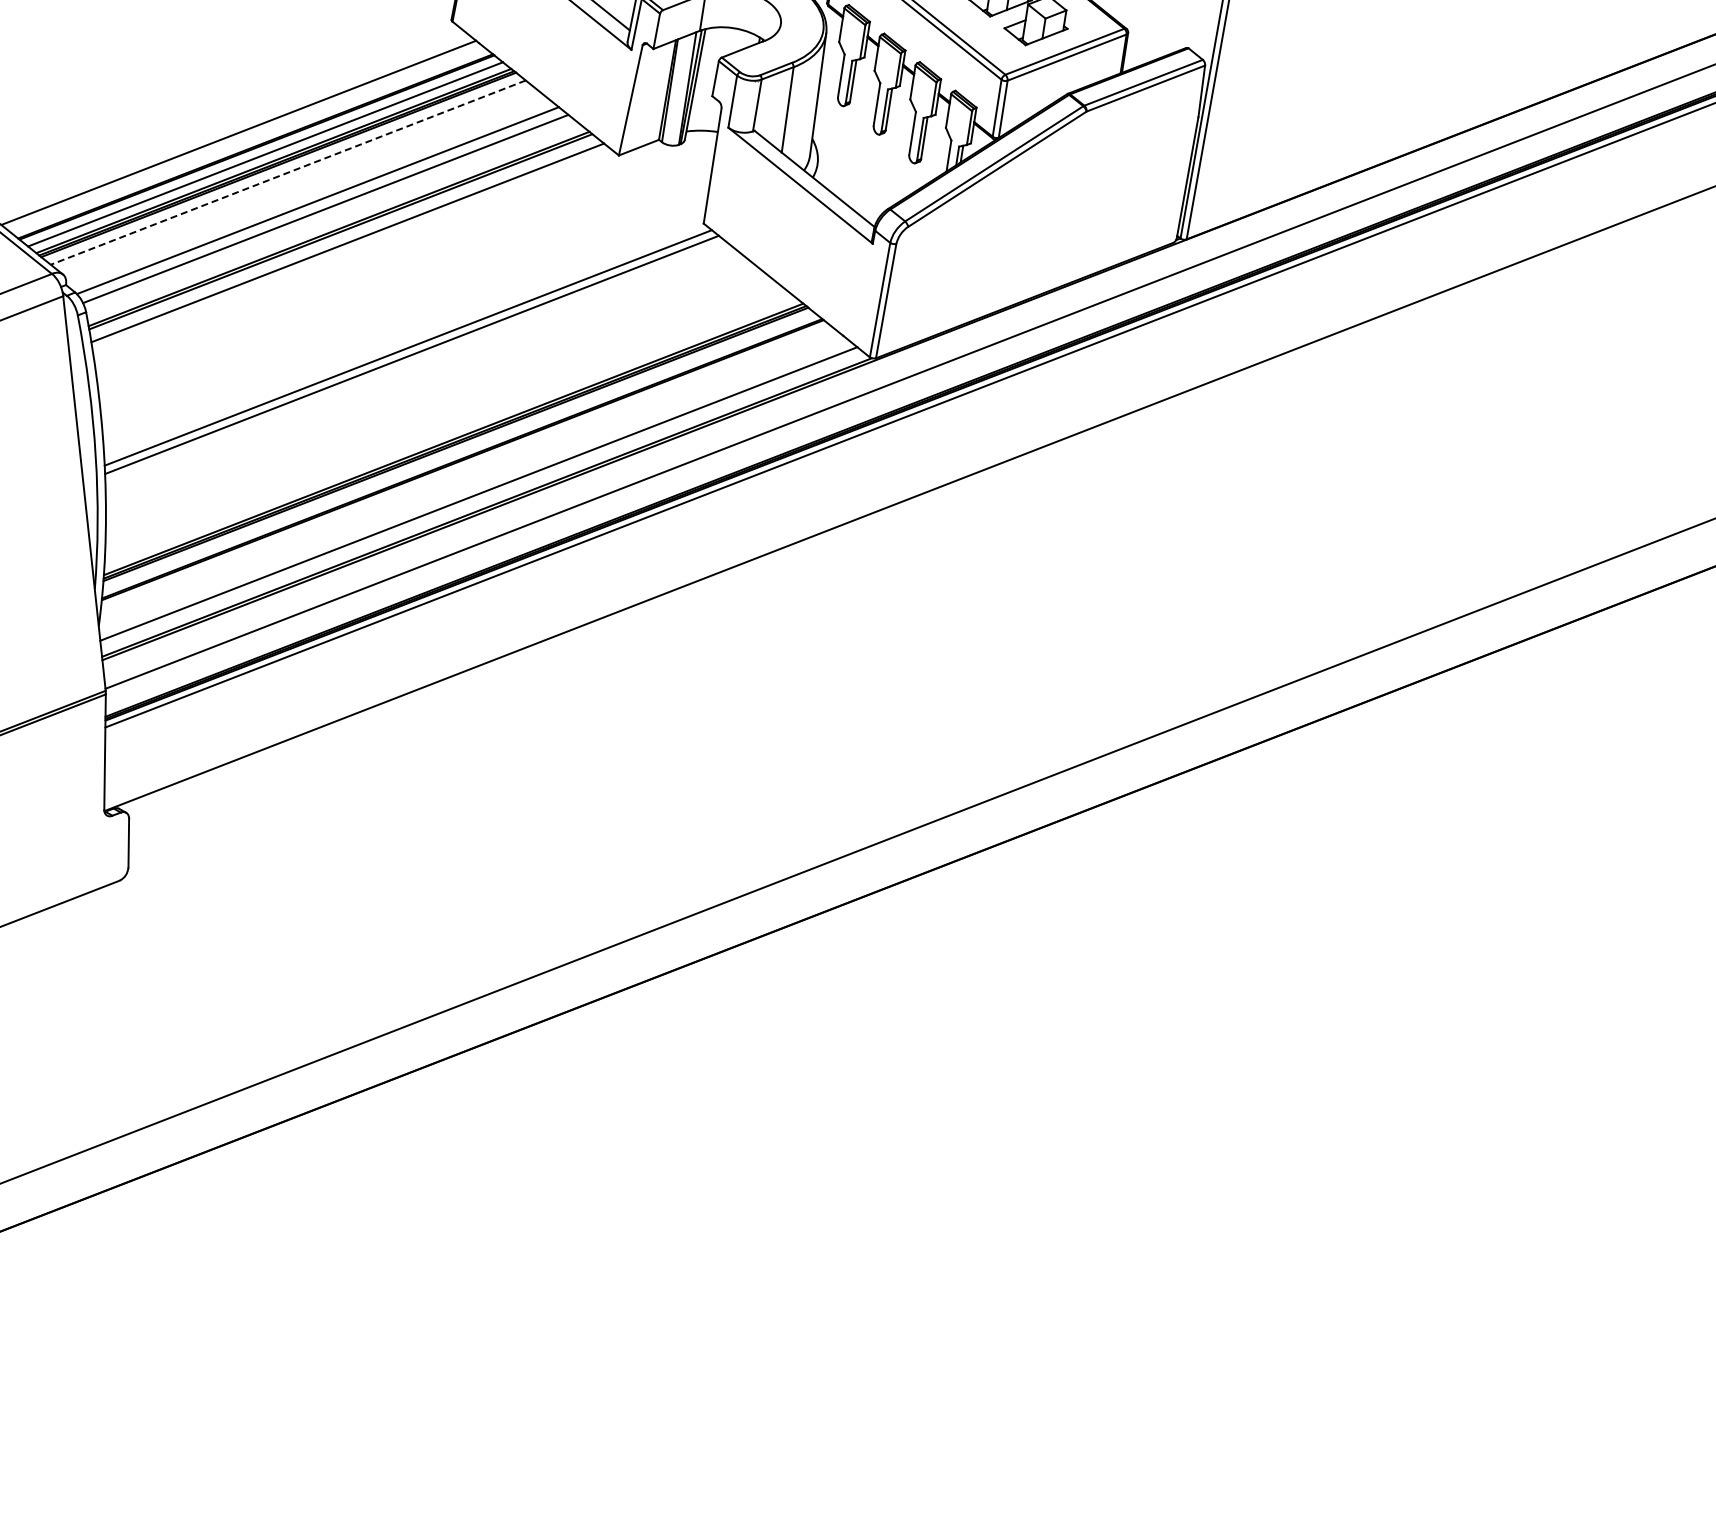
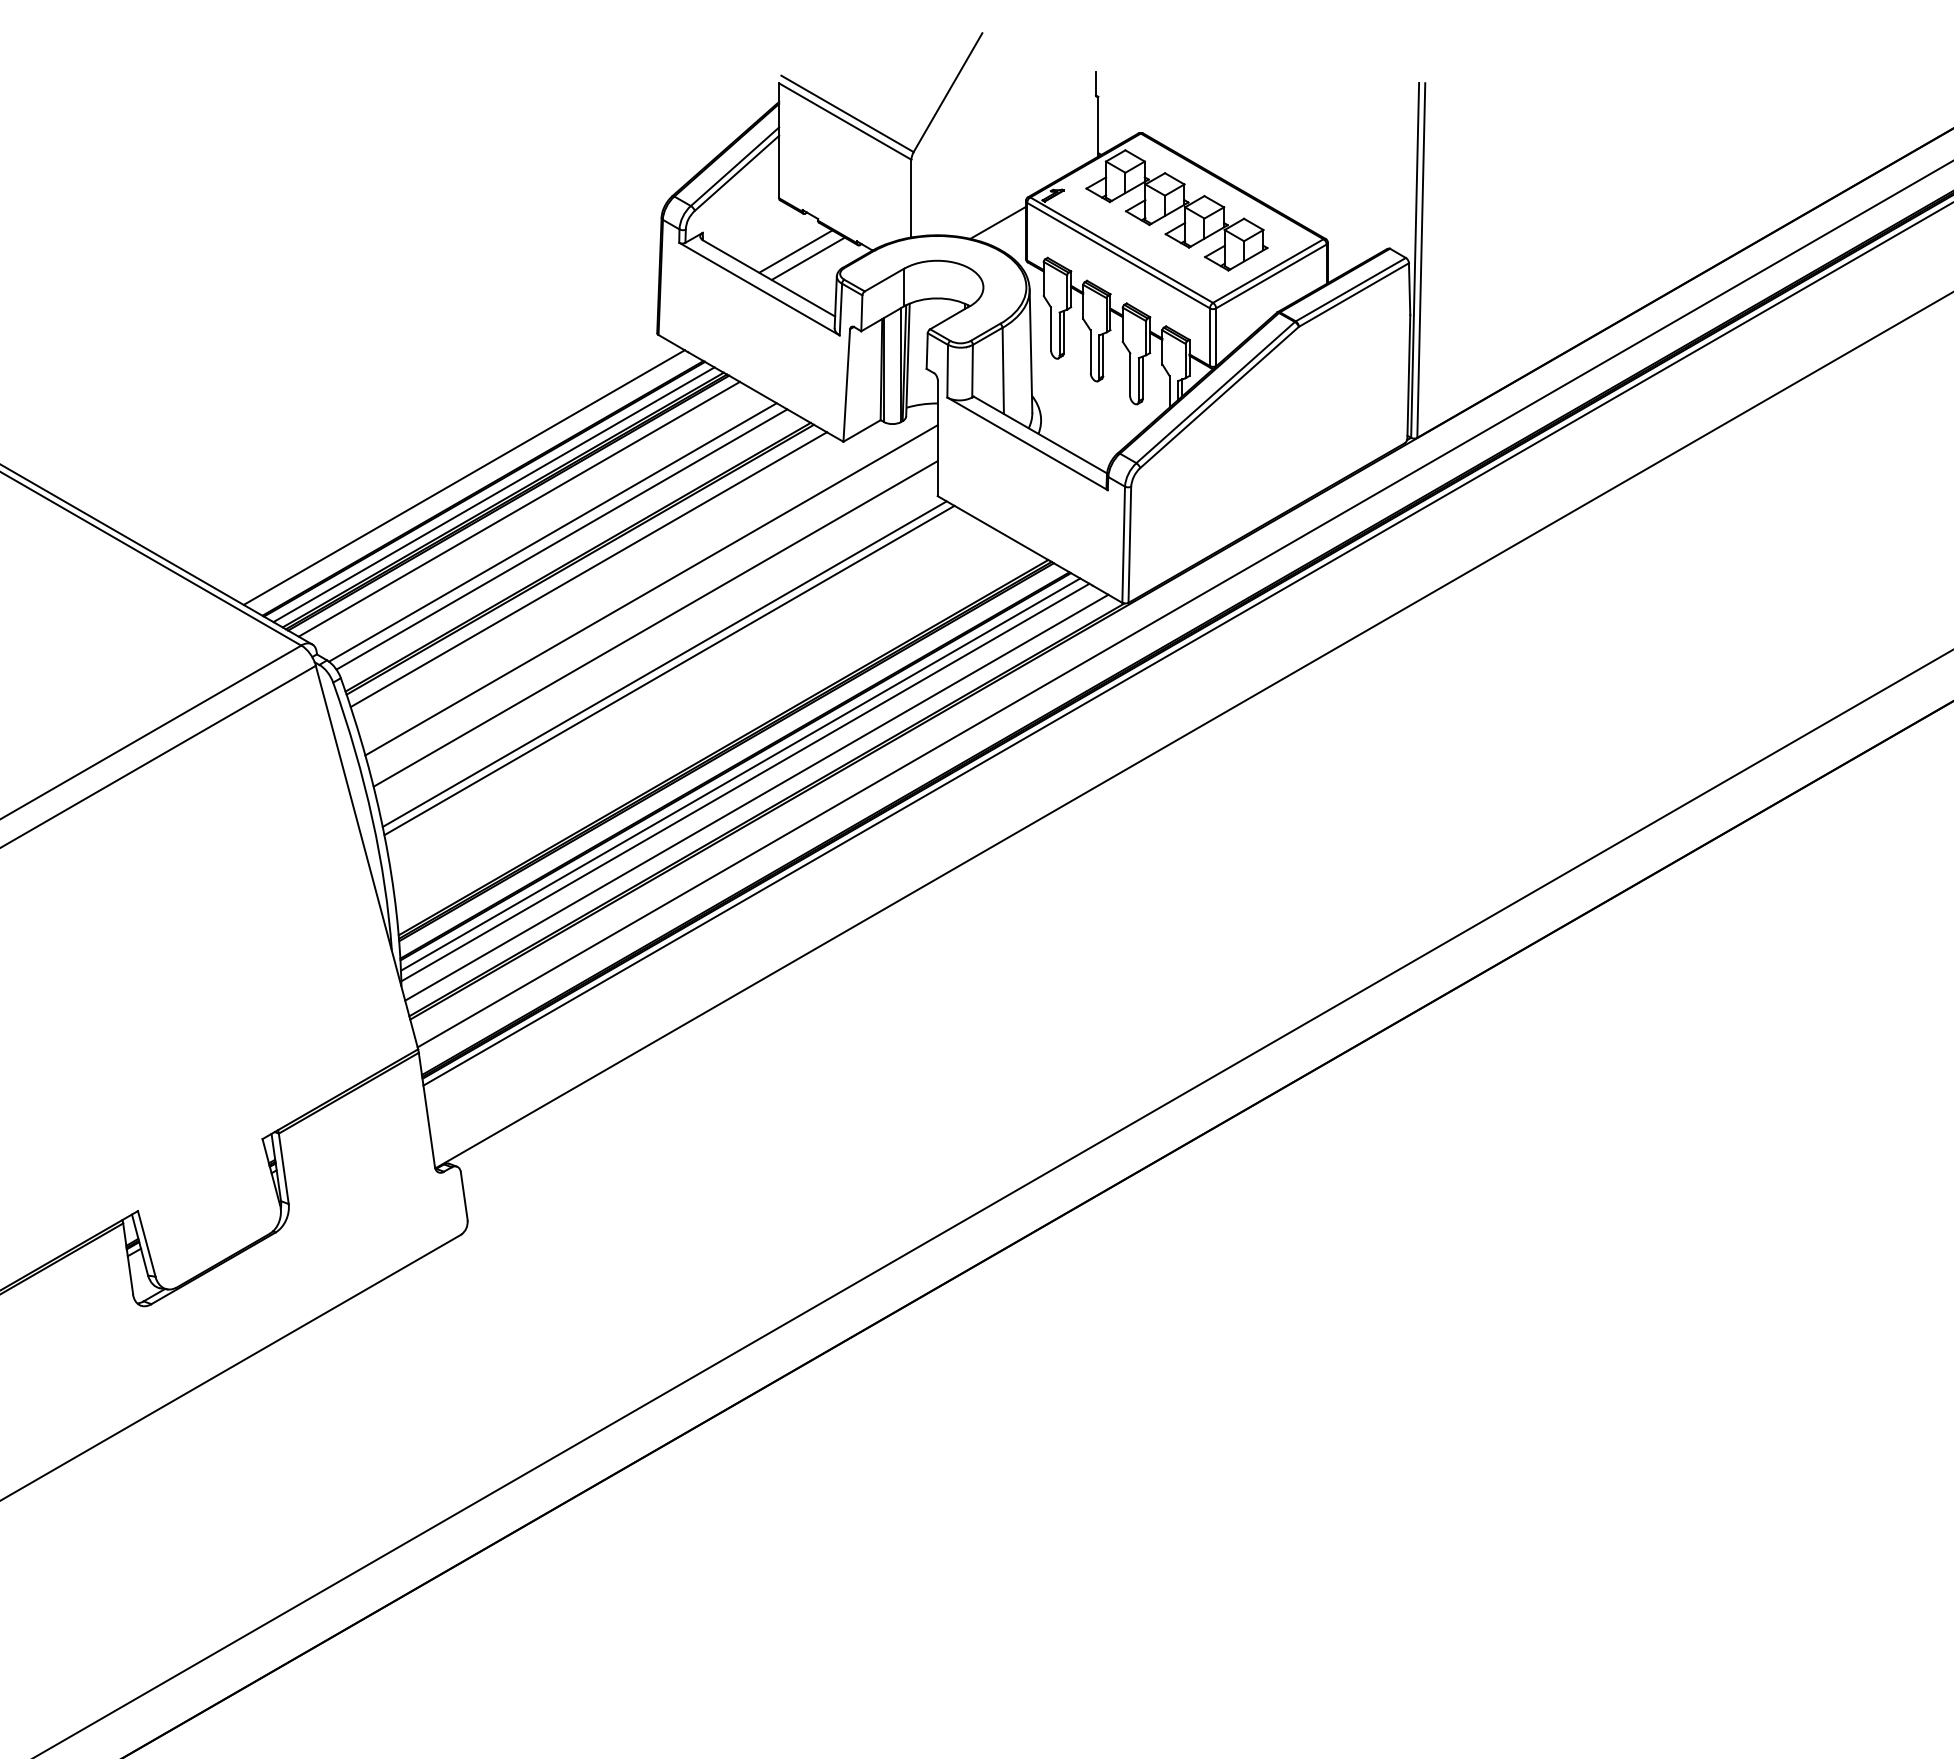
line: (288, 172) -> (519, 509), dashed -> solid
line: (406, 273) -> (651, 590), added
line: (405, 306) -> (655, 623), added
line: (466, 468) -> (740, 774), added
line: (470, 477) -> (745, 782), added

